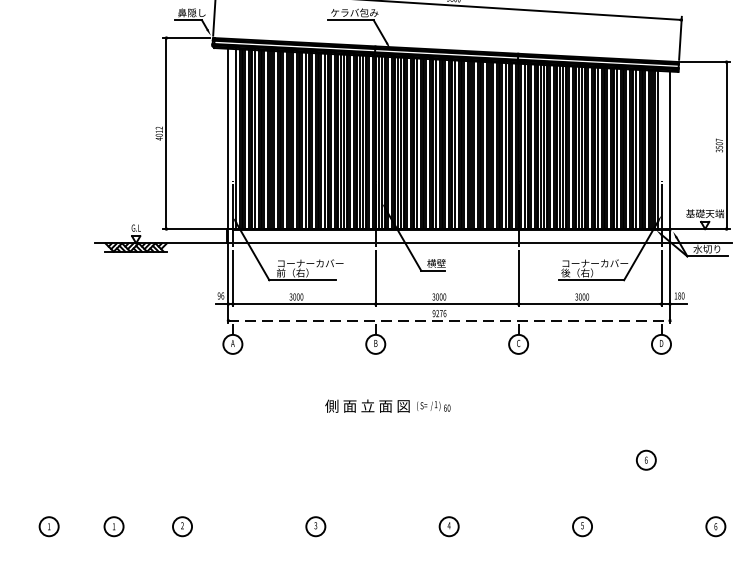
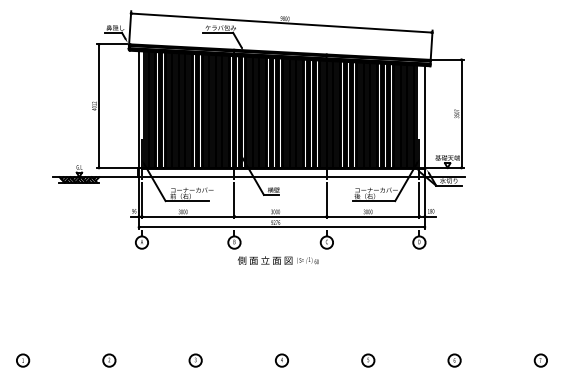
line: (448, 321) -> (281, 227), dashed -> solid
text: (386, 406) -> (277, 260), moved
part: (646, 460) -> (409, 317), removed
part: (114, 526) -> (65, 360), removed

